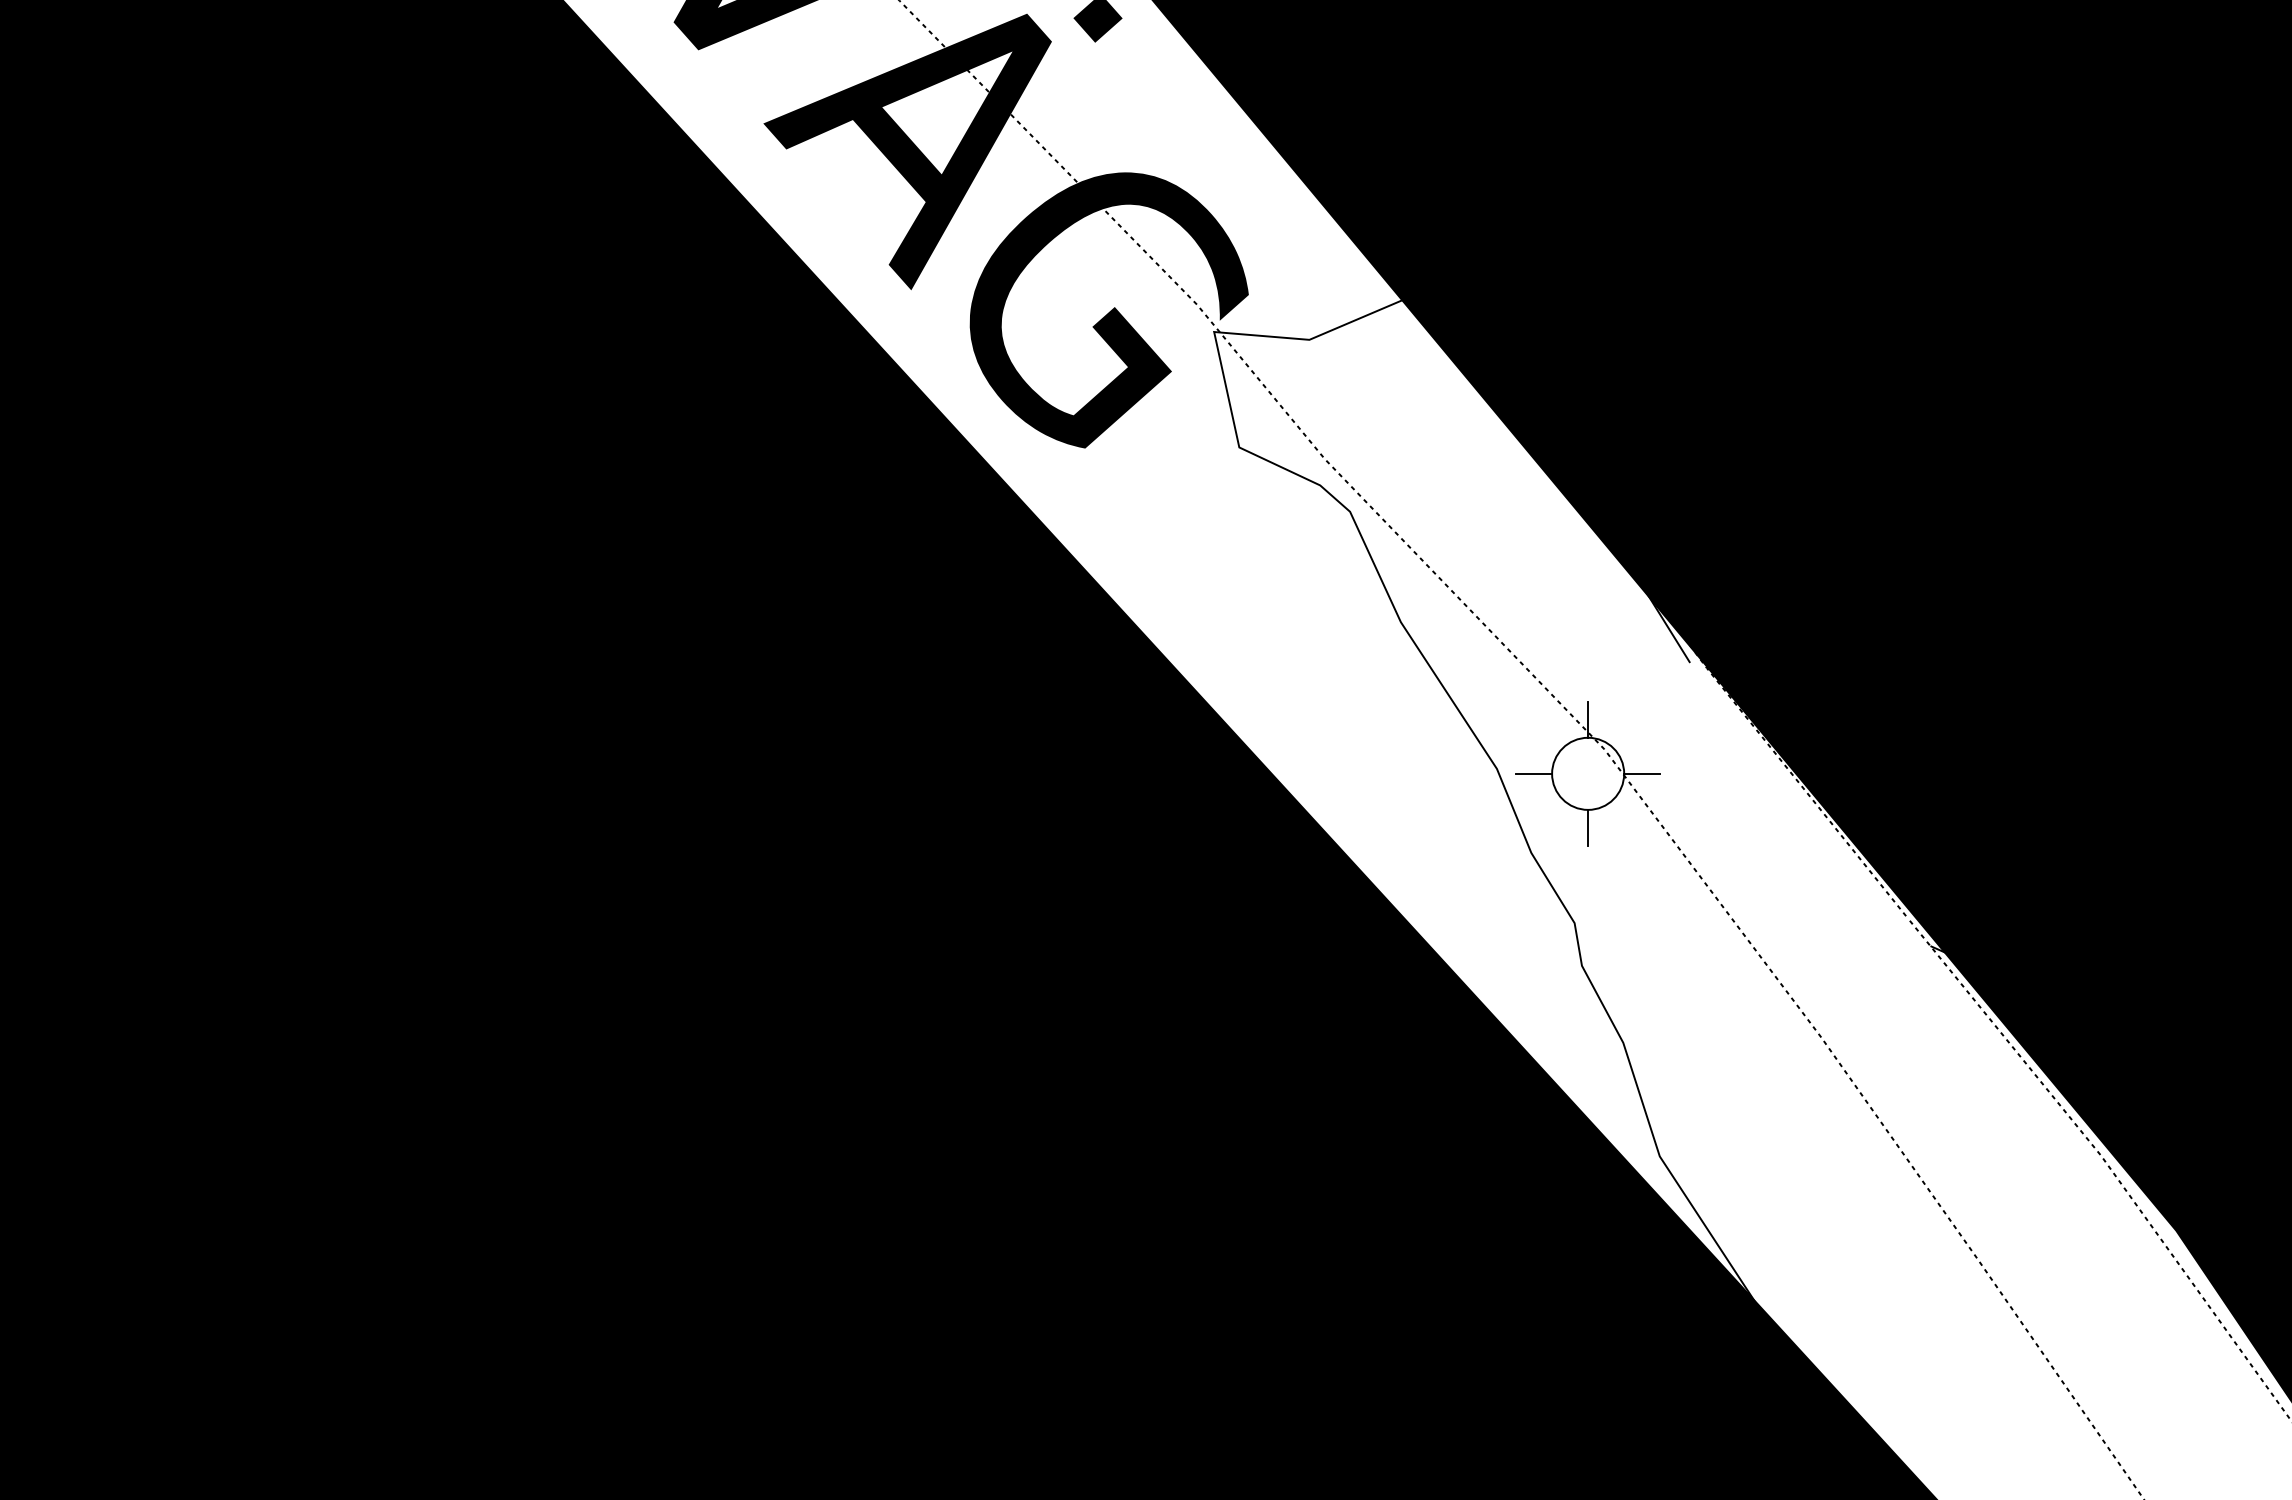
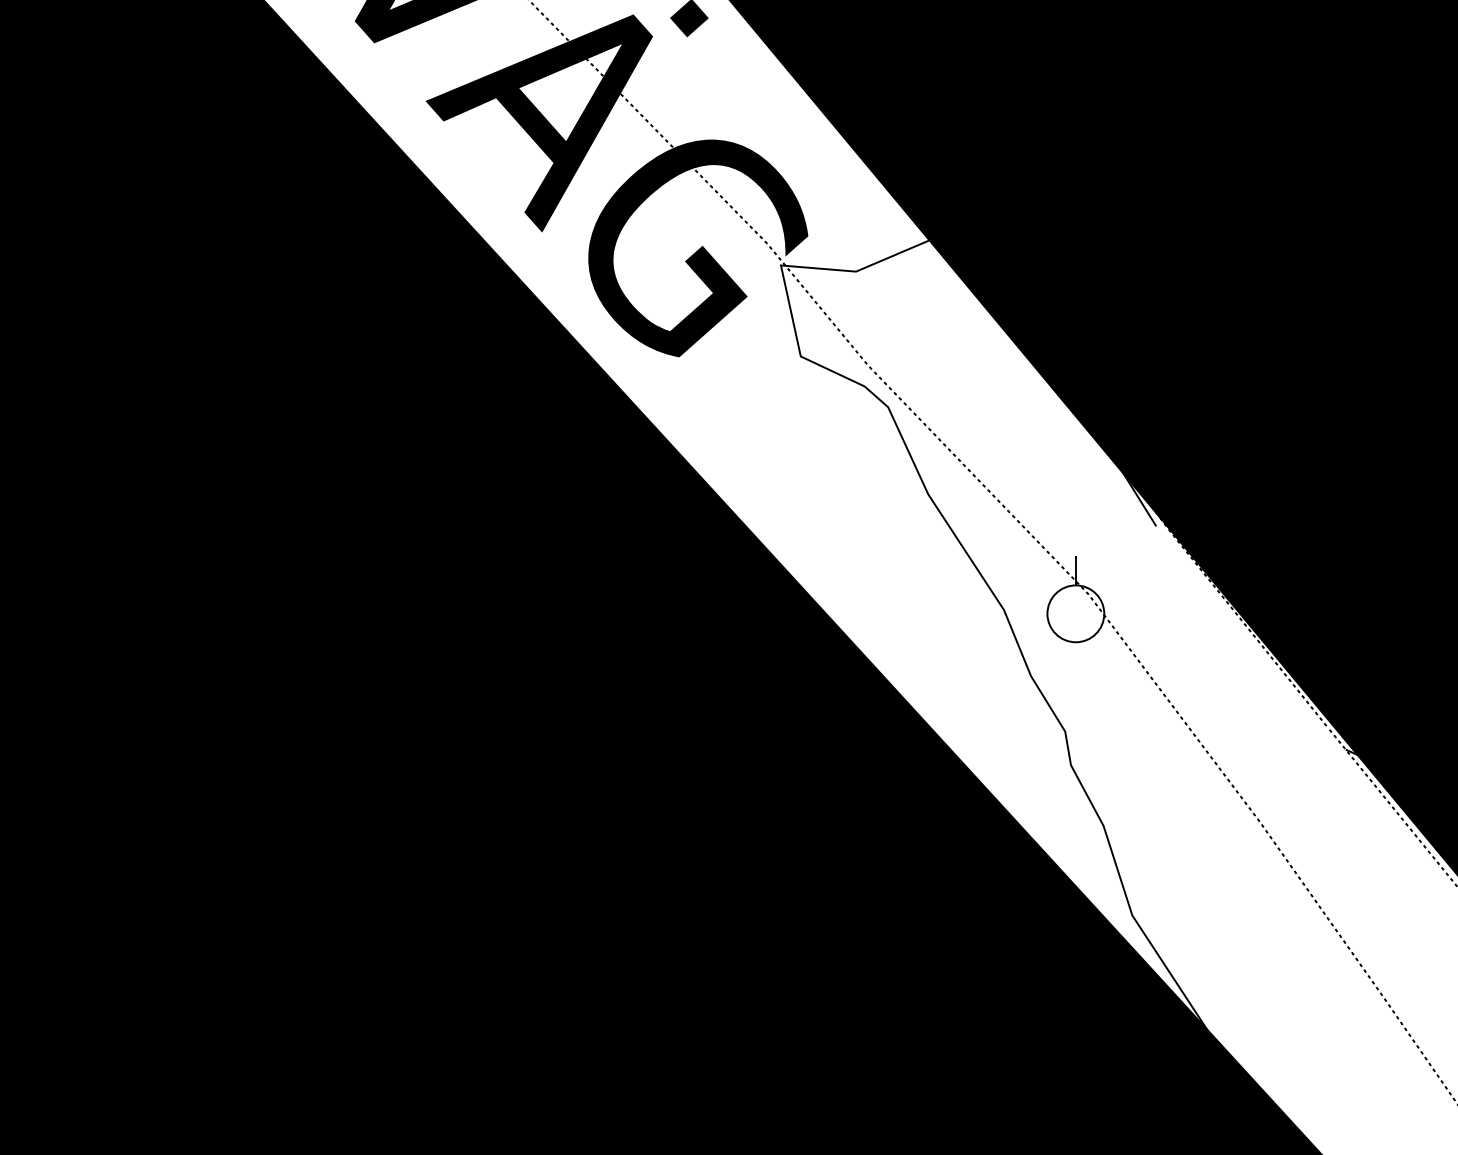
line: (1534, 773) -> (1033, 613), removed
line: (1642, 773) -> (1118, 613), removed
line: (1588, 827) -> (1076, 656), removed

